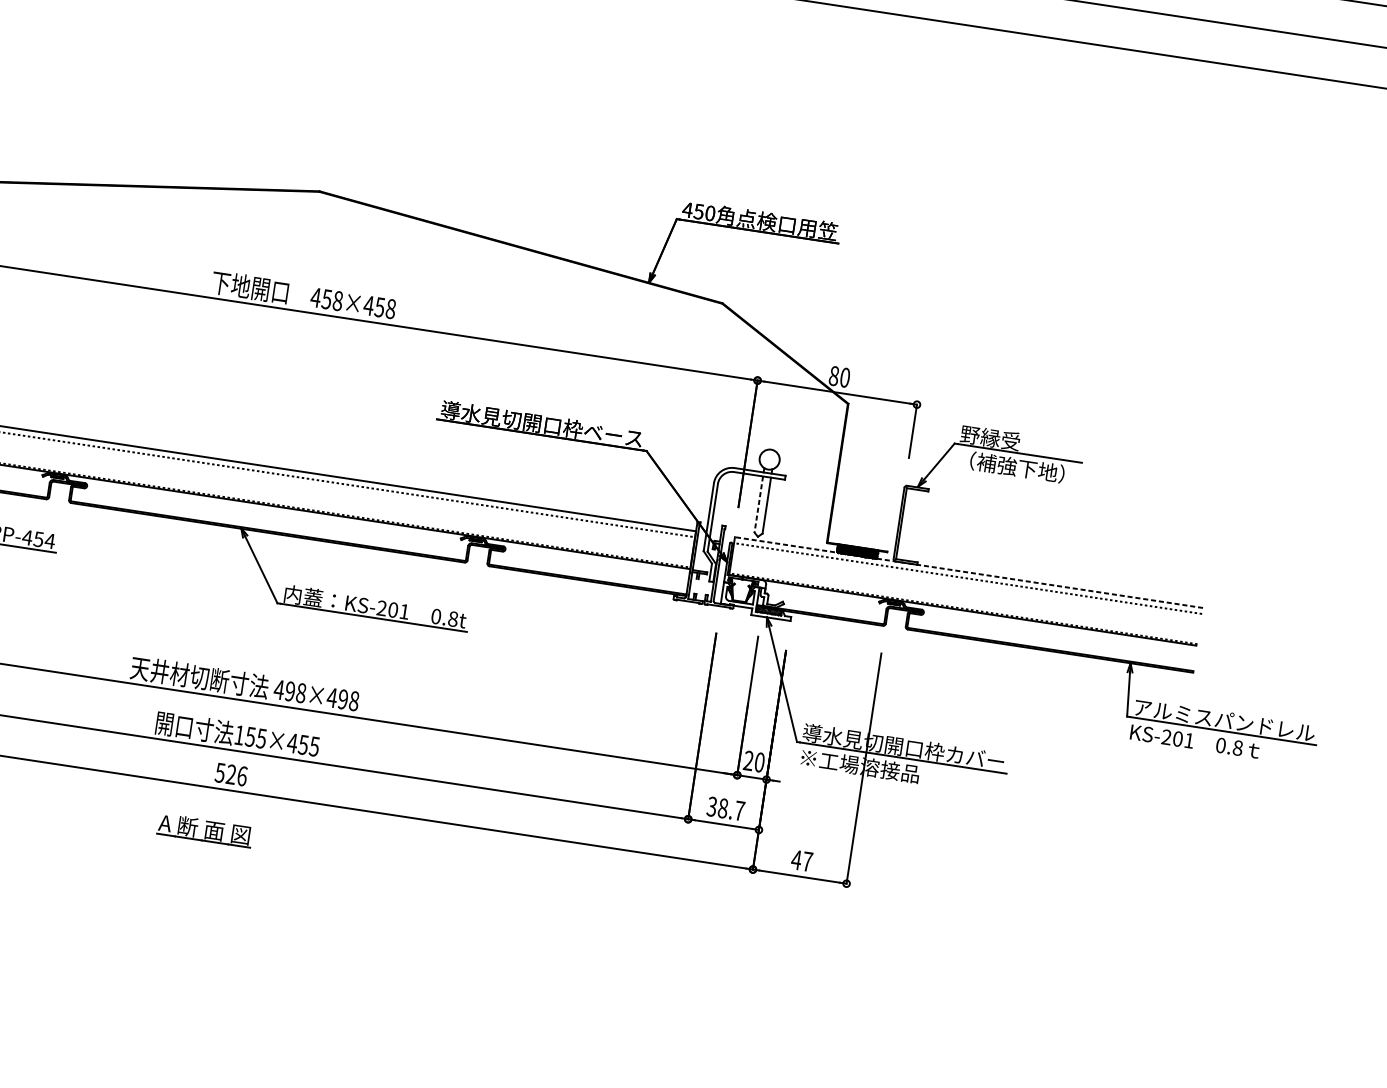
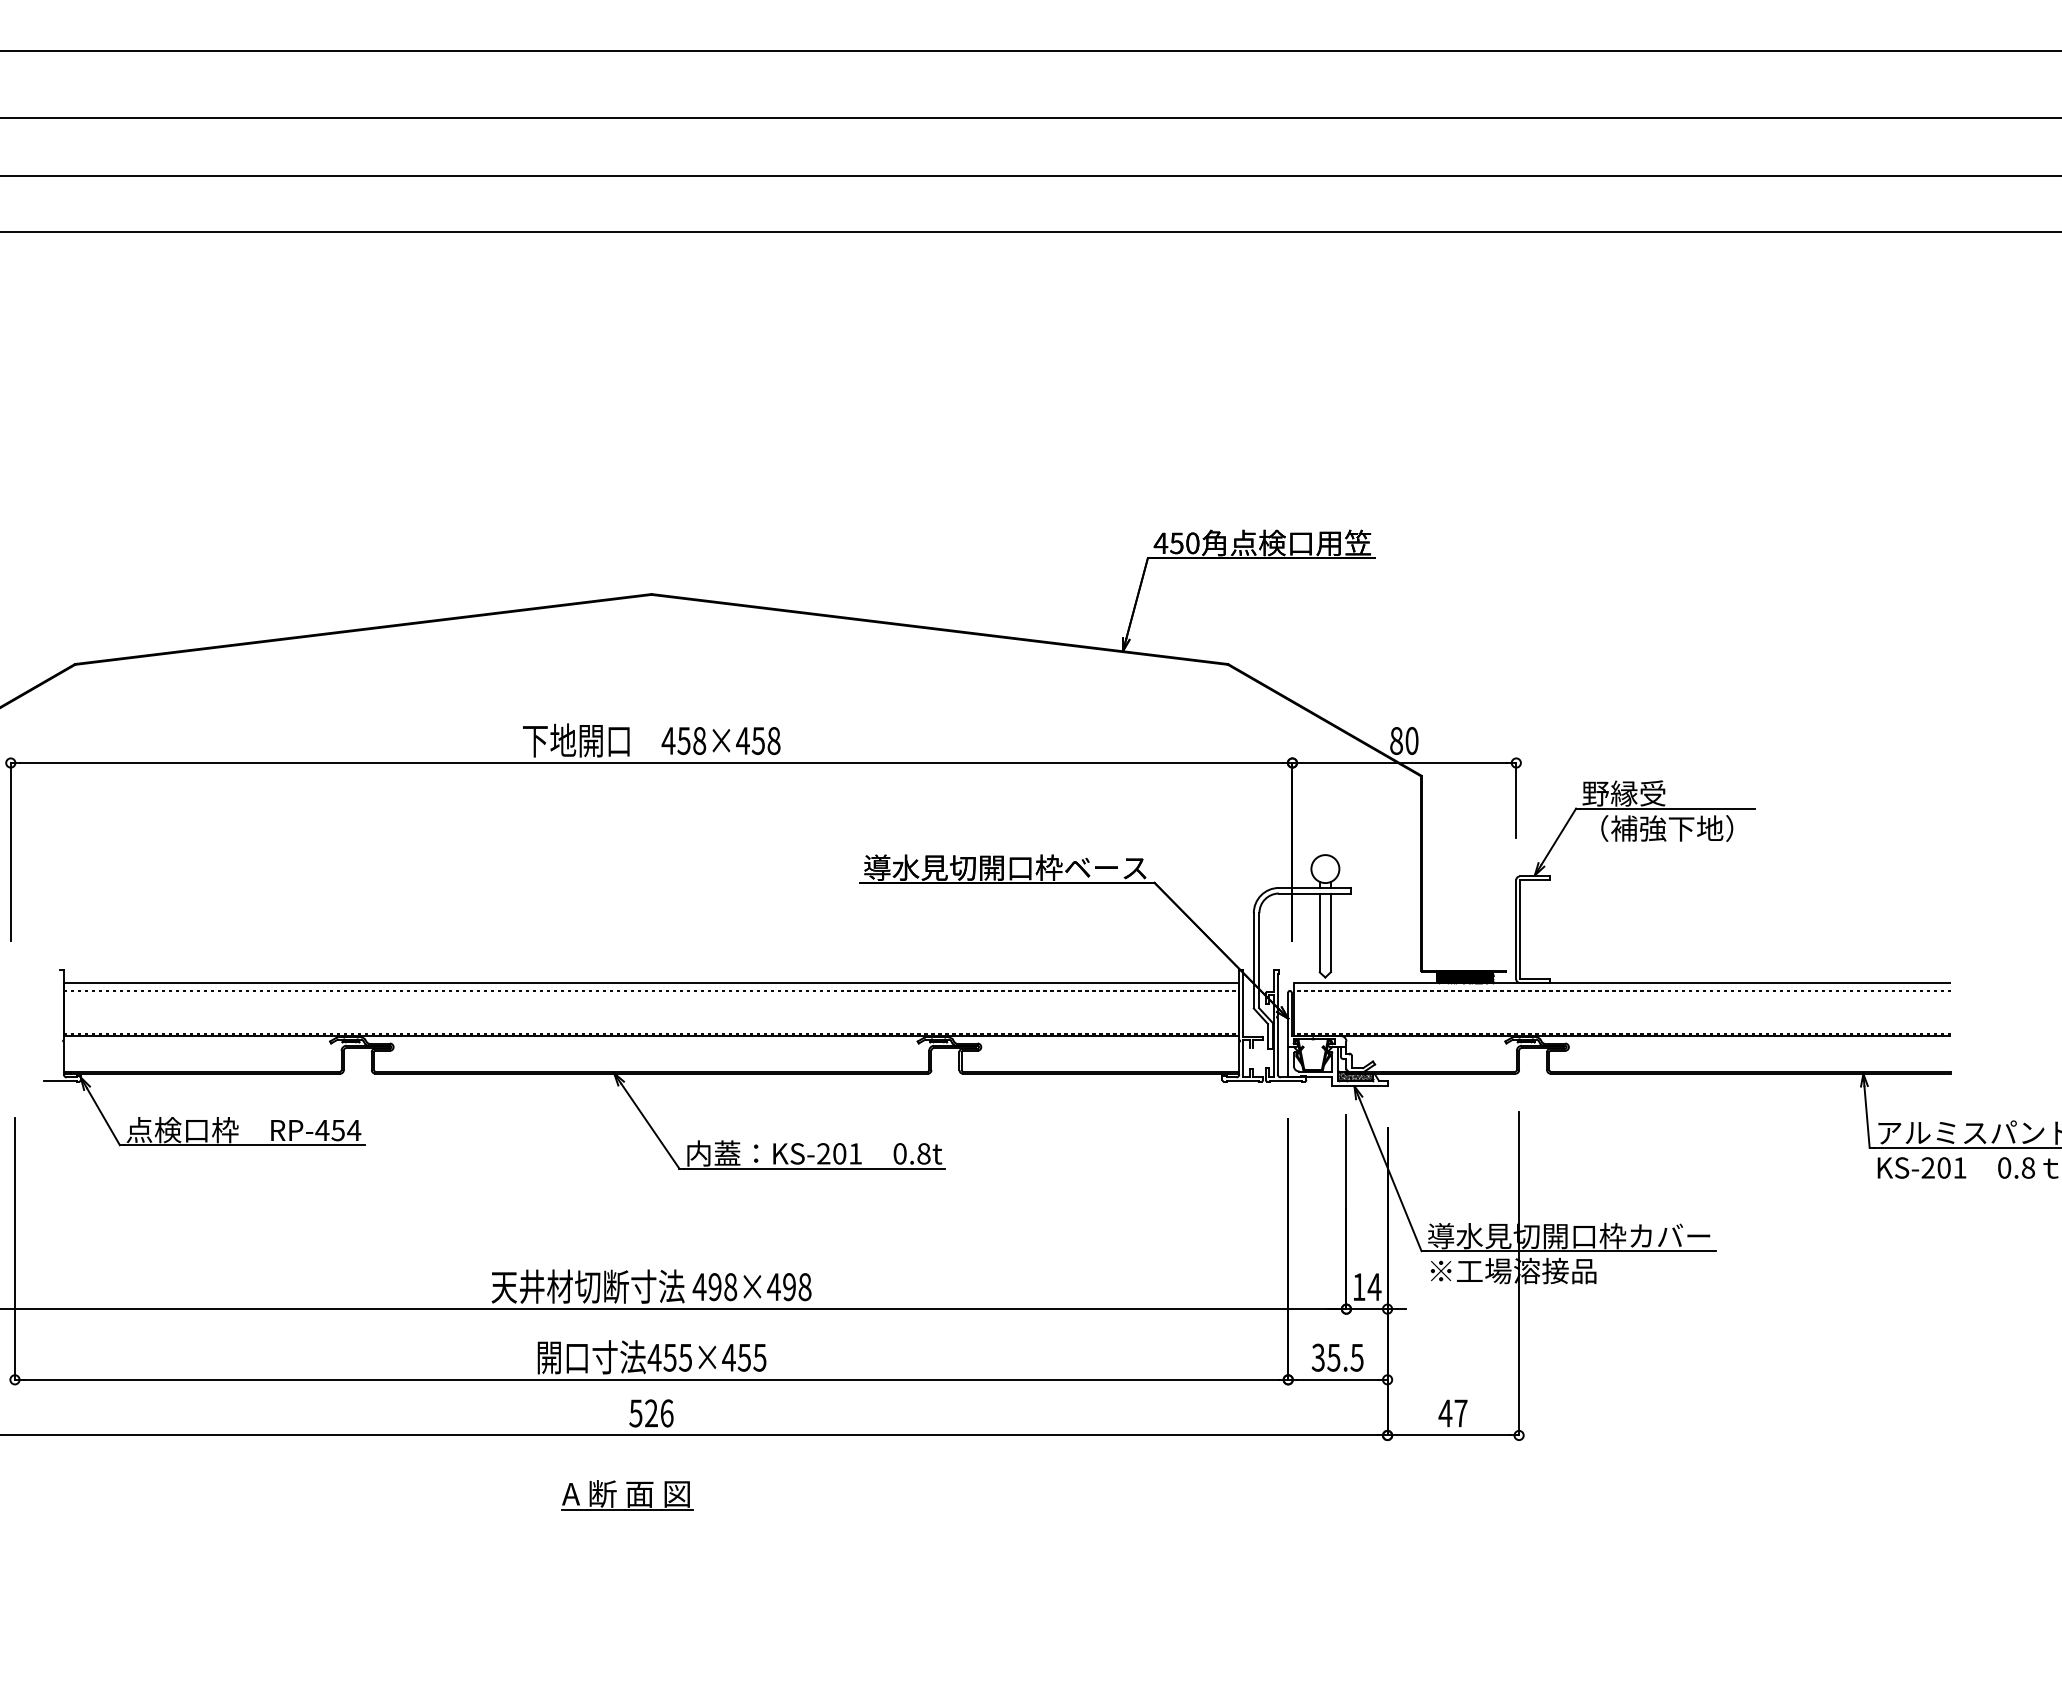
line: (758, 504) -> (1319, 933), dashed -> solid
line: (968, 572) -> (1622, 982), dashed -> solid
text: (239, 735) -> (654, 1357), 155×455 -> 455×455
text: (753, 761) -> (1366, 1287), 20 -> 14
text: (731, 809) -> (1345, 1357), 38.7 -> 35.5

